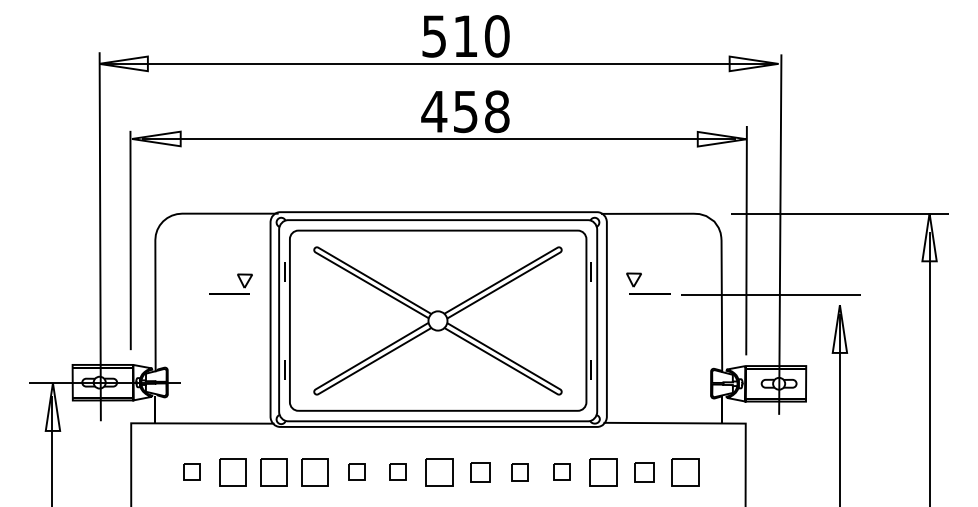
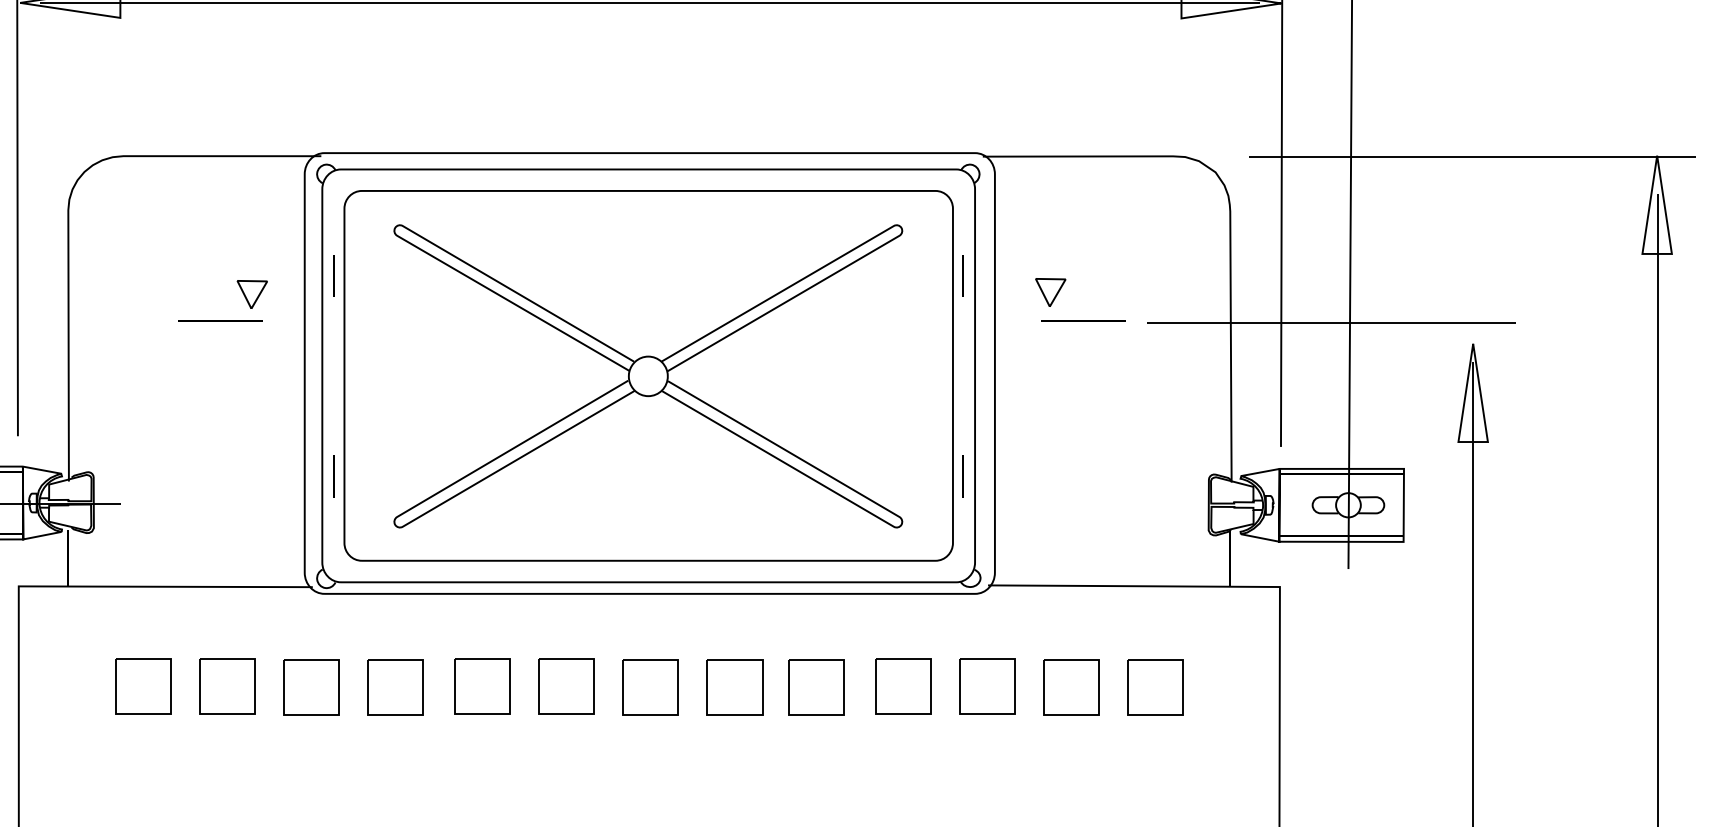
part: (191, 472) -> (142, 687), size x1.67
part: (357, 472) -> (483, 687), size x1.67
part: (398, 472) -> (567, 687), size x1.67
part: (480, 472) -> (735, 687), size x1.43
part: (519, 472) -> (815, 687), size x1.67
part: (562, 472) -> (903, 687), size x1.67
part: (644, 472) -> (1072, 687), size x1.43

